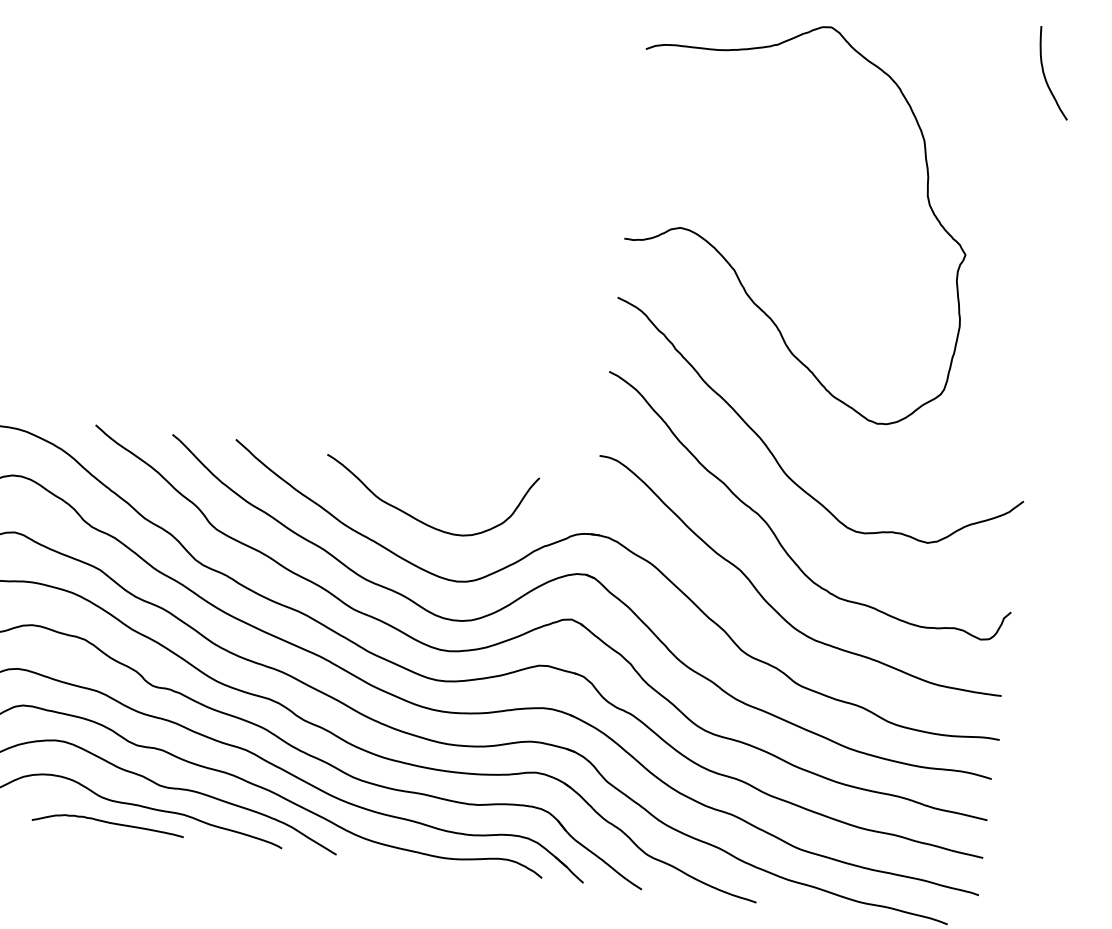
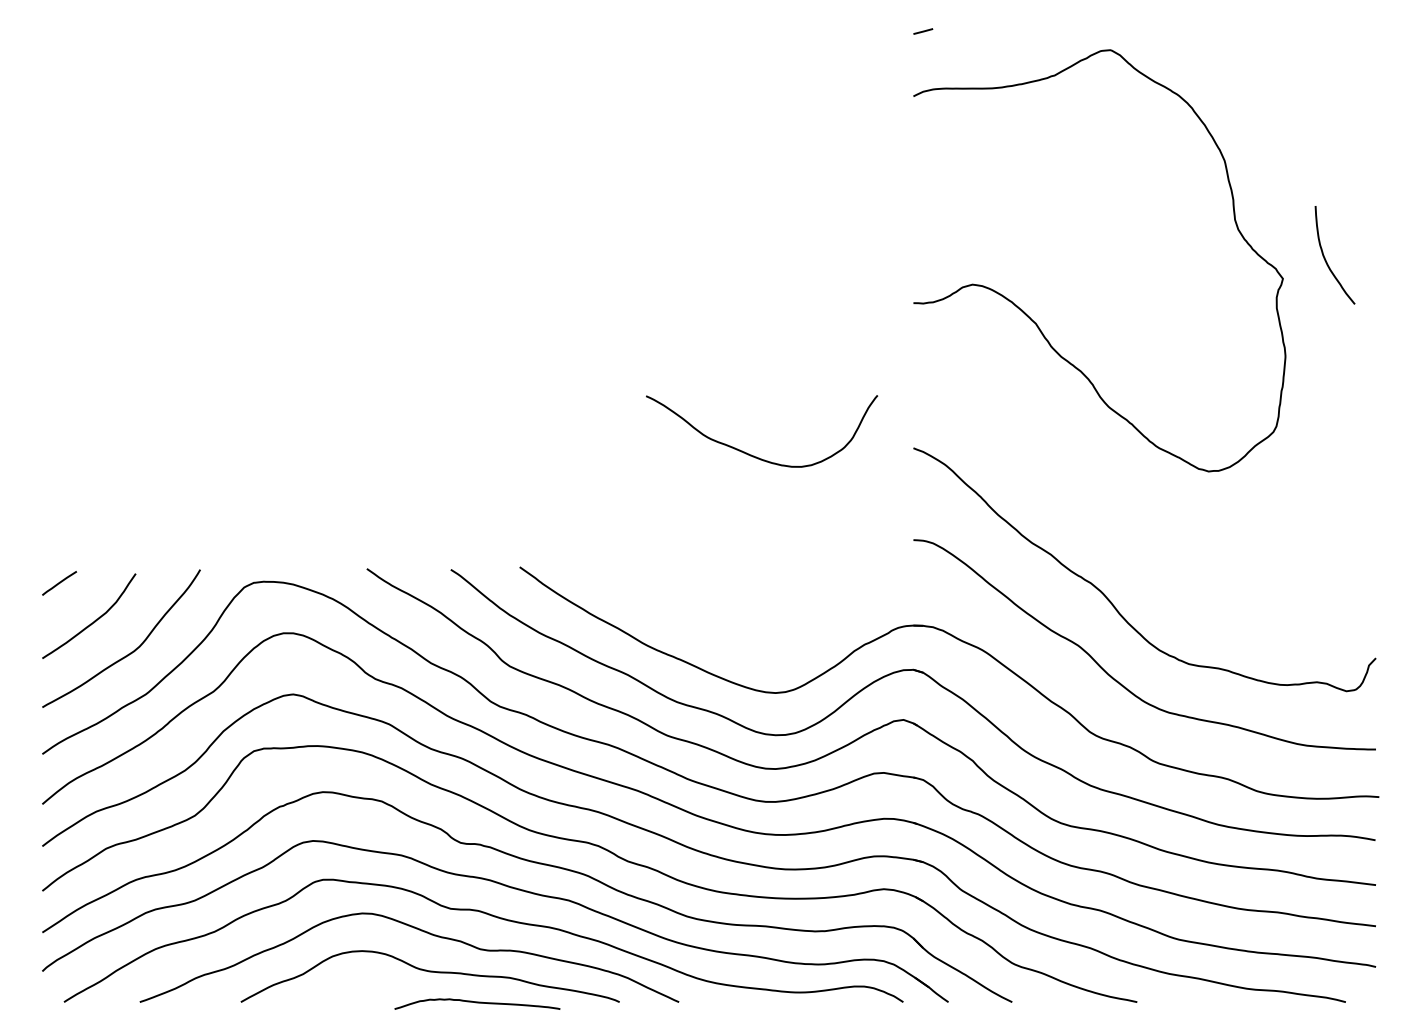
curve: (1045, 76) -> (1326, 259), moved
curve: (775, 457) -> (1103, 520), removed
curve: (420, 520) -> (754, 455), moved
curve: (108, 823) -> (477, 1003), moved

